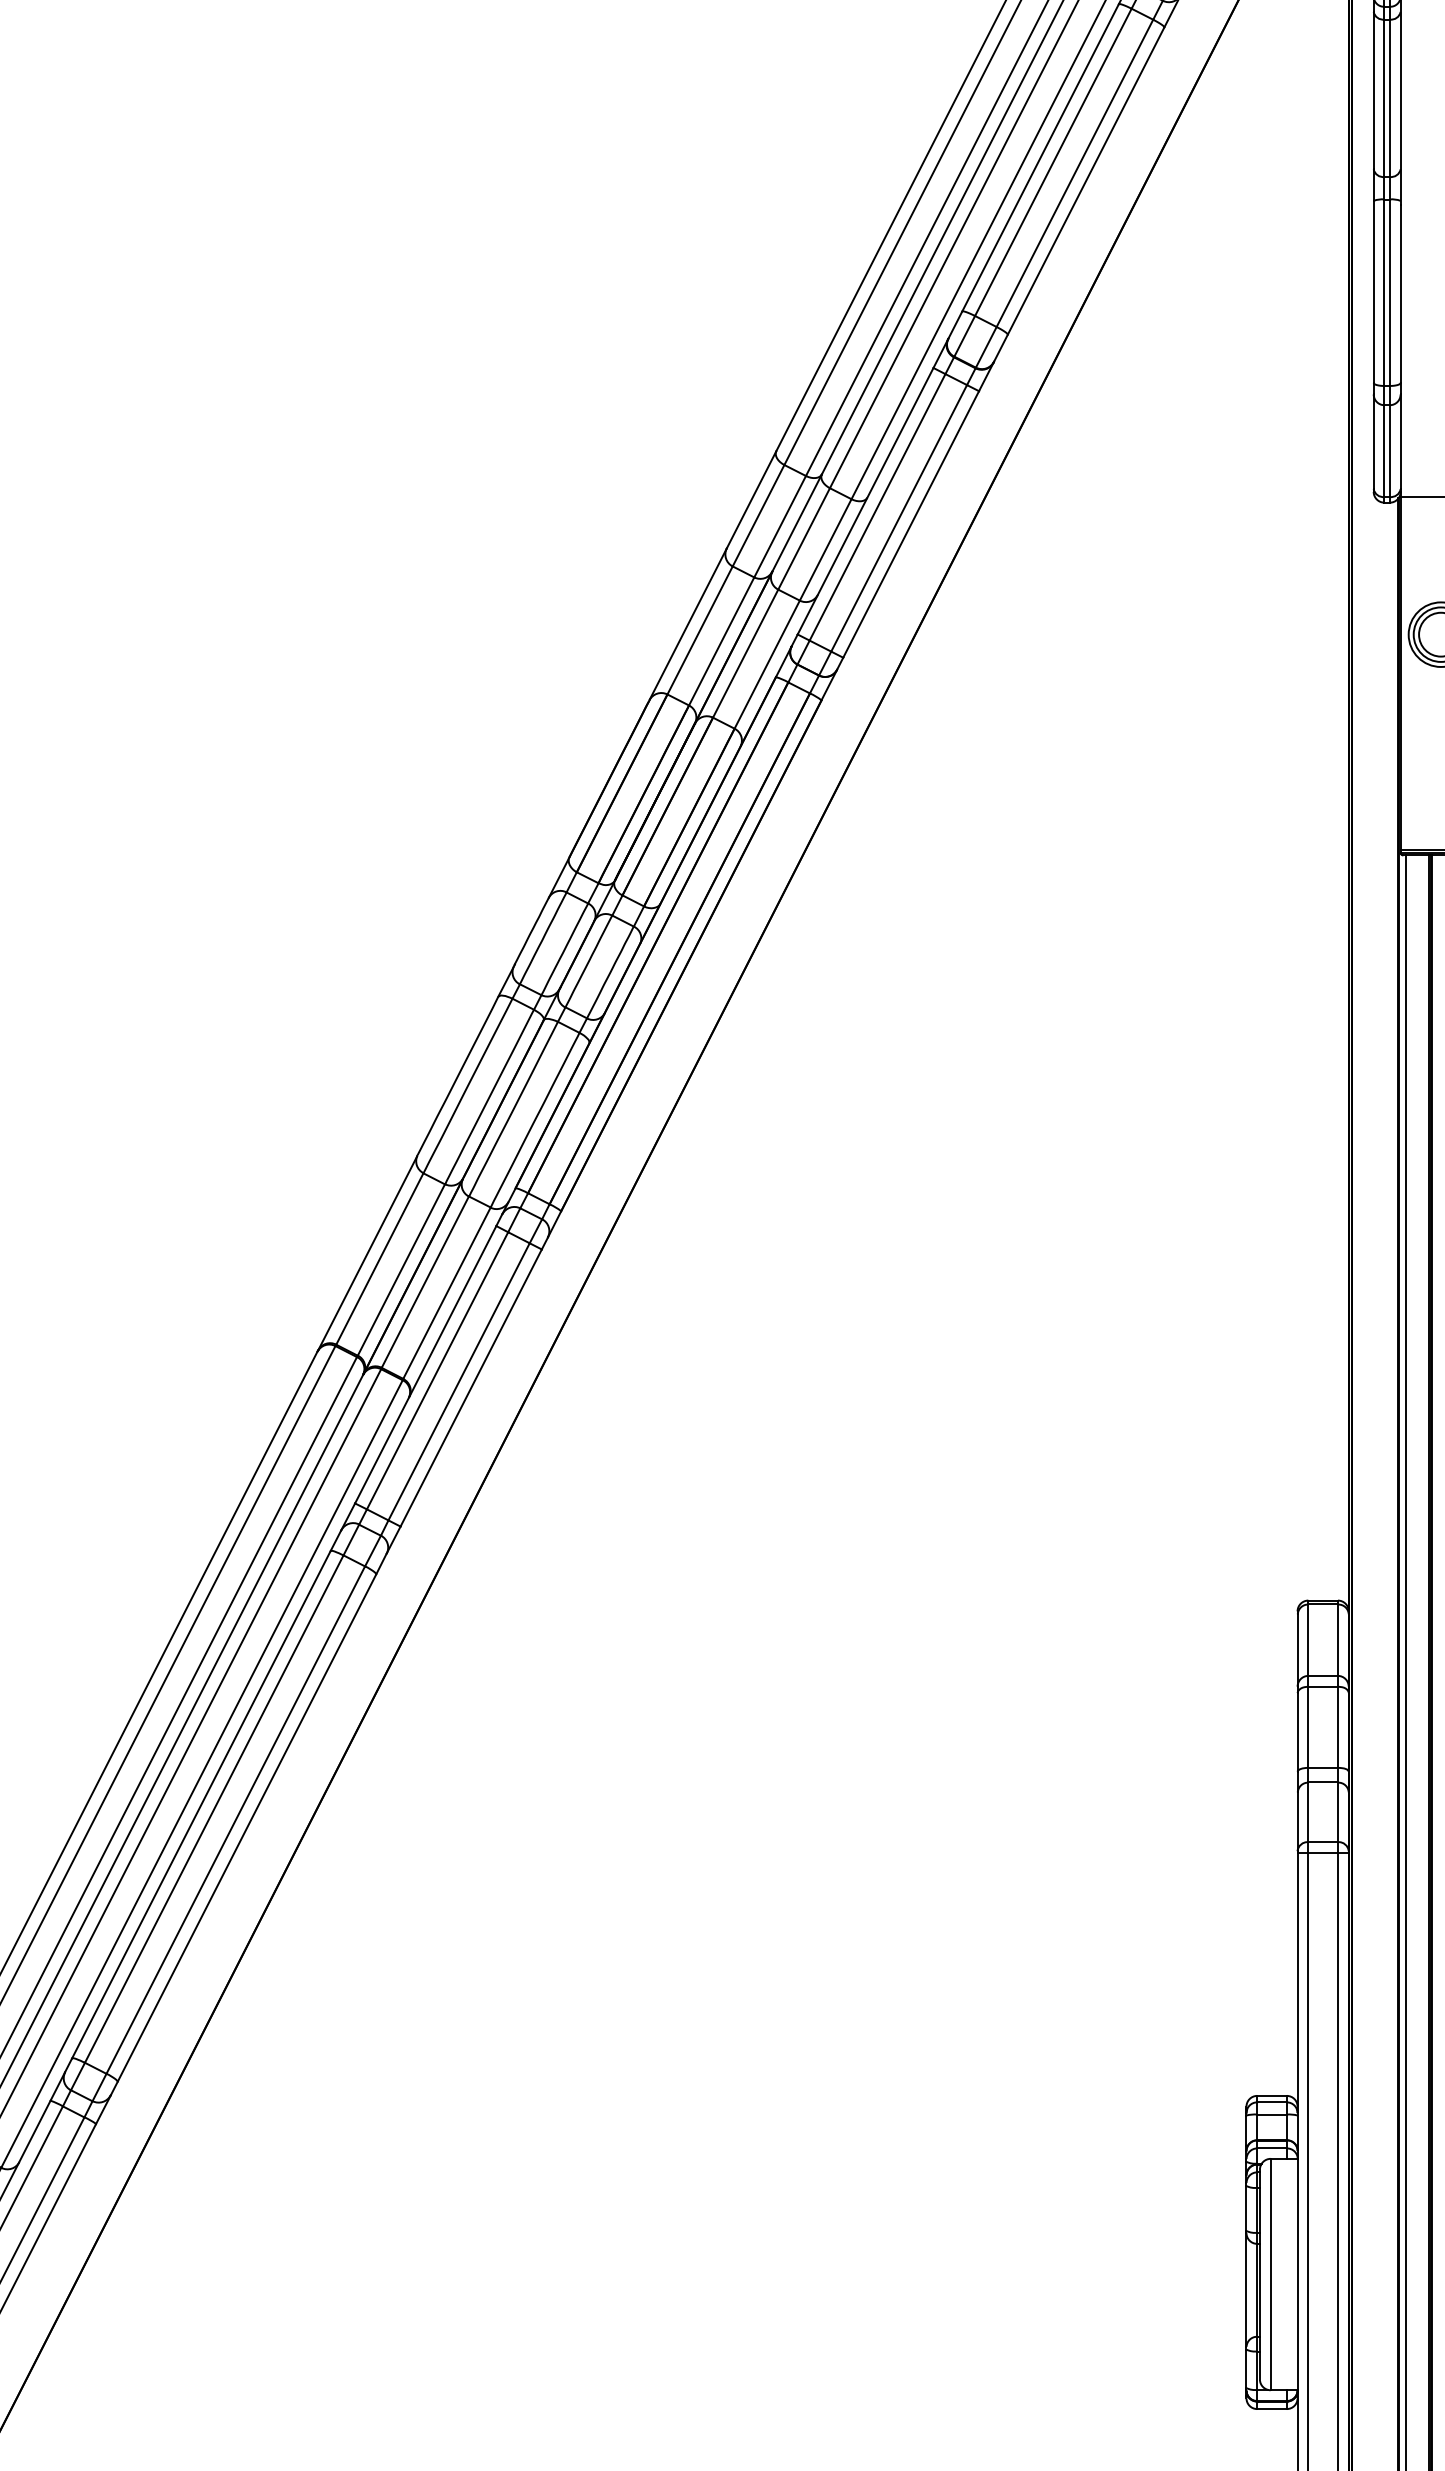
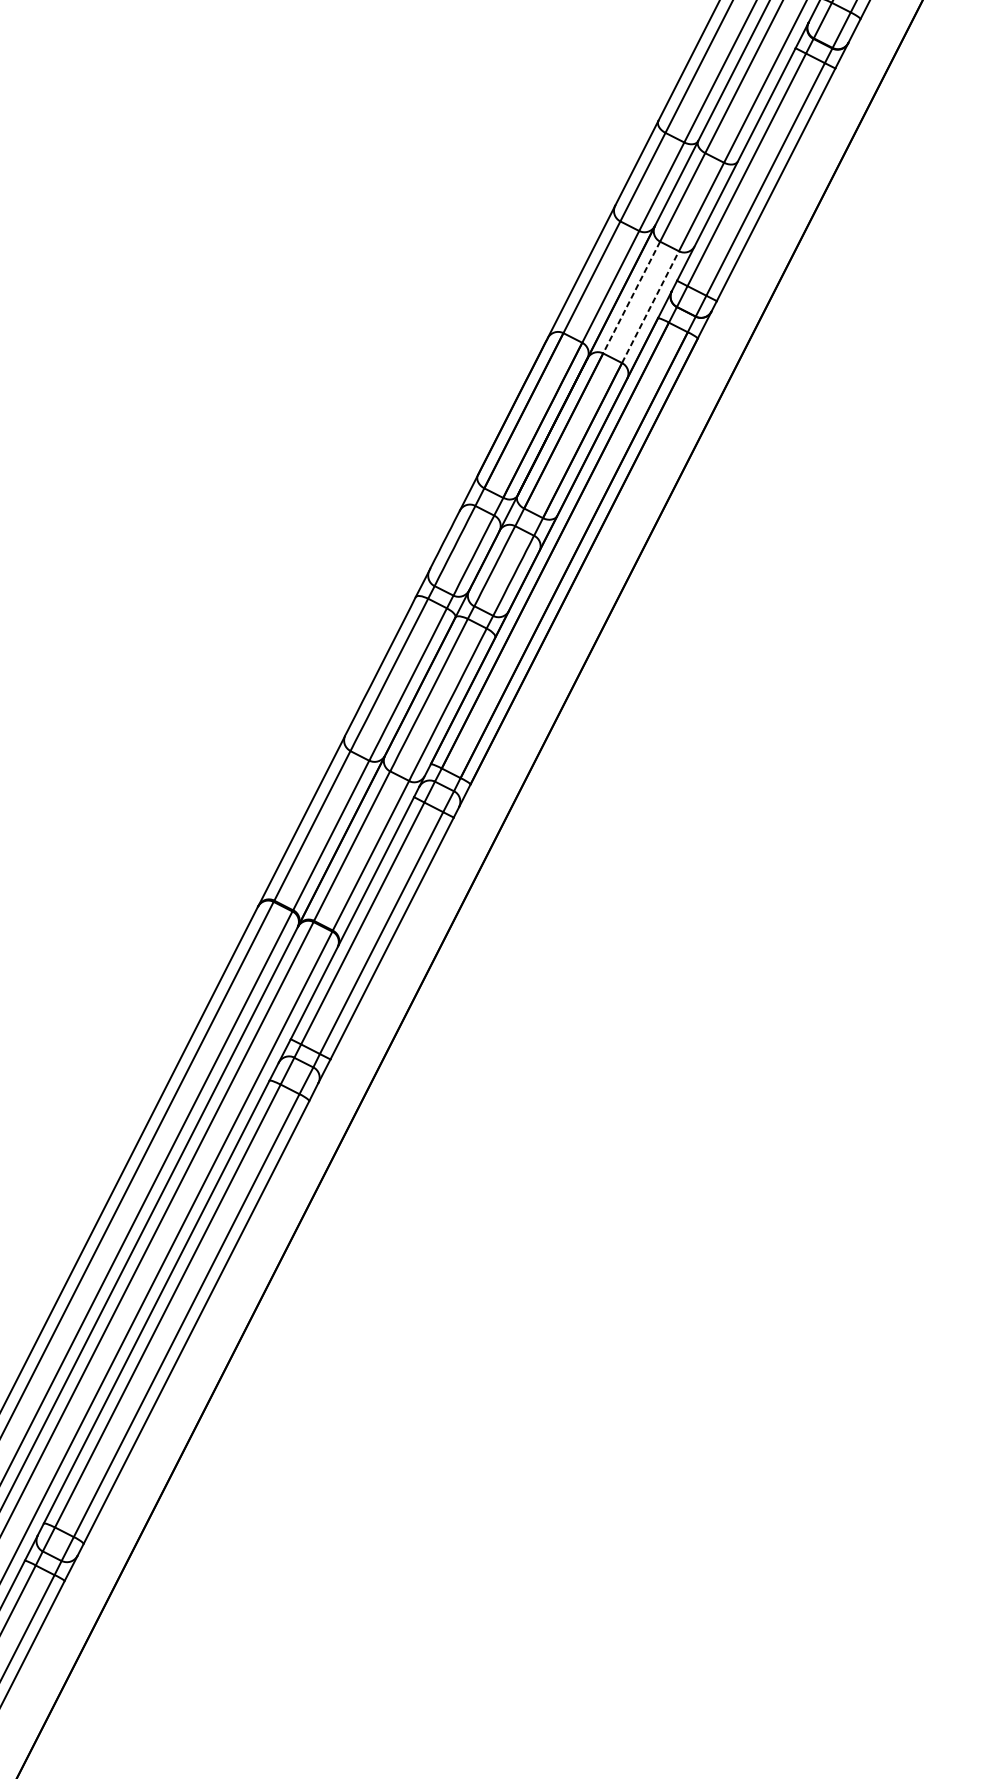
line: (745, 653) -> (631, 297), solid -> dashed
line: (767, 664) -> (650, 307), solid -> dashed

